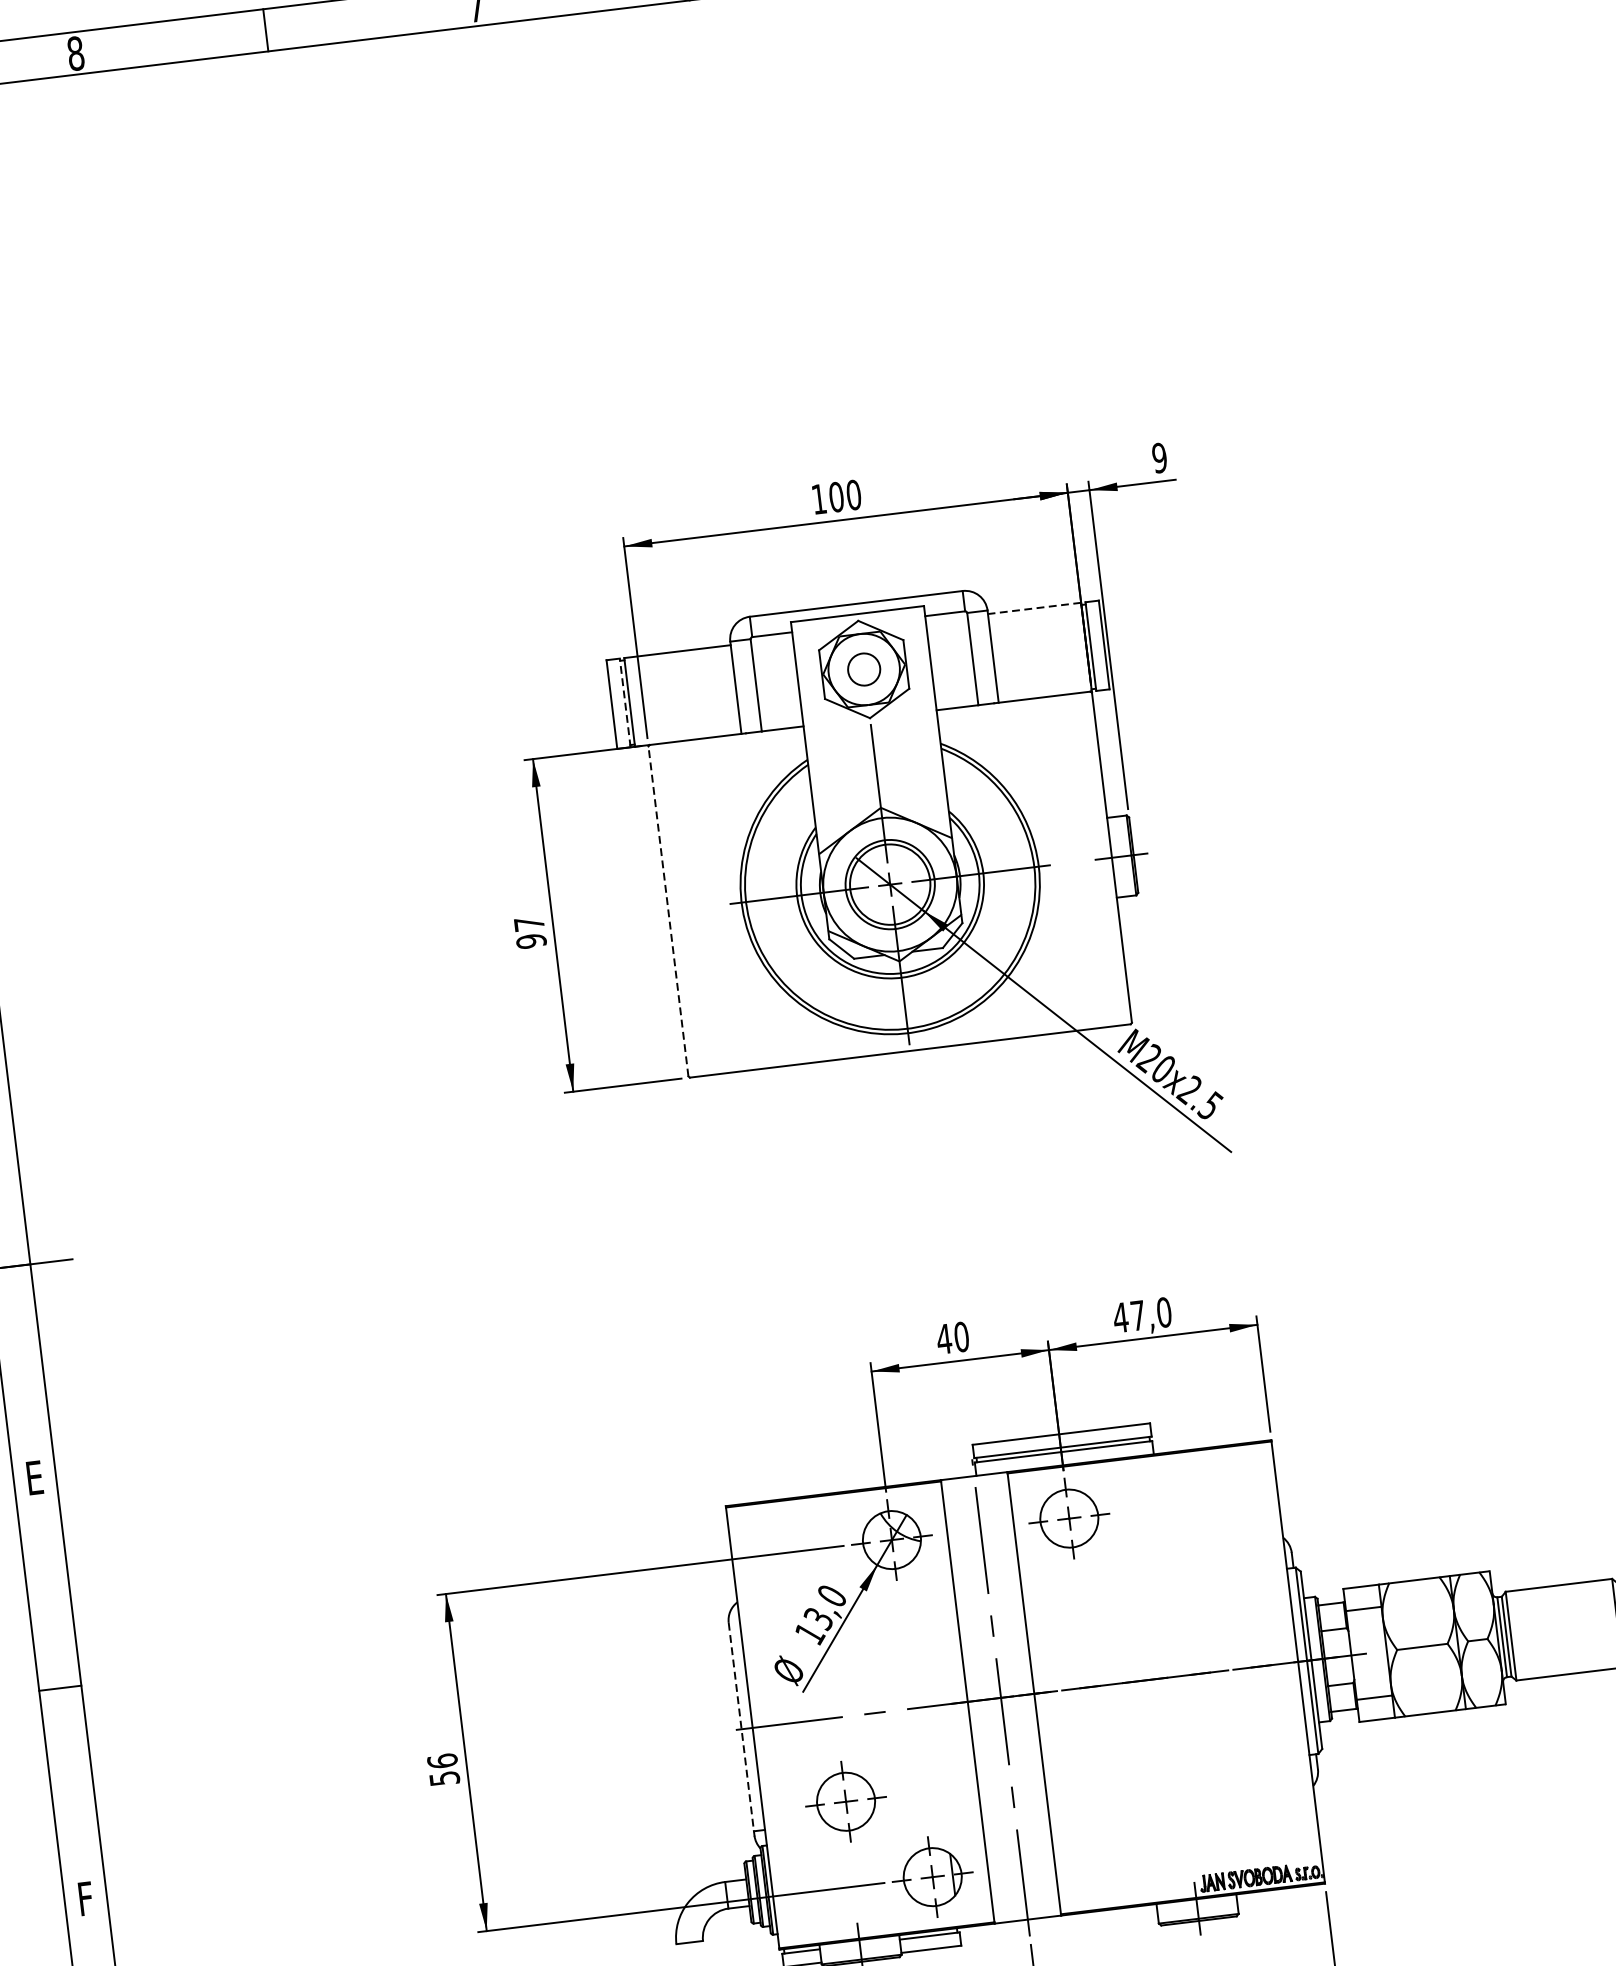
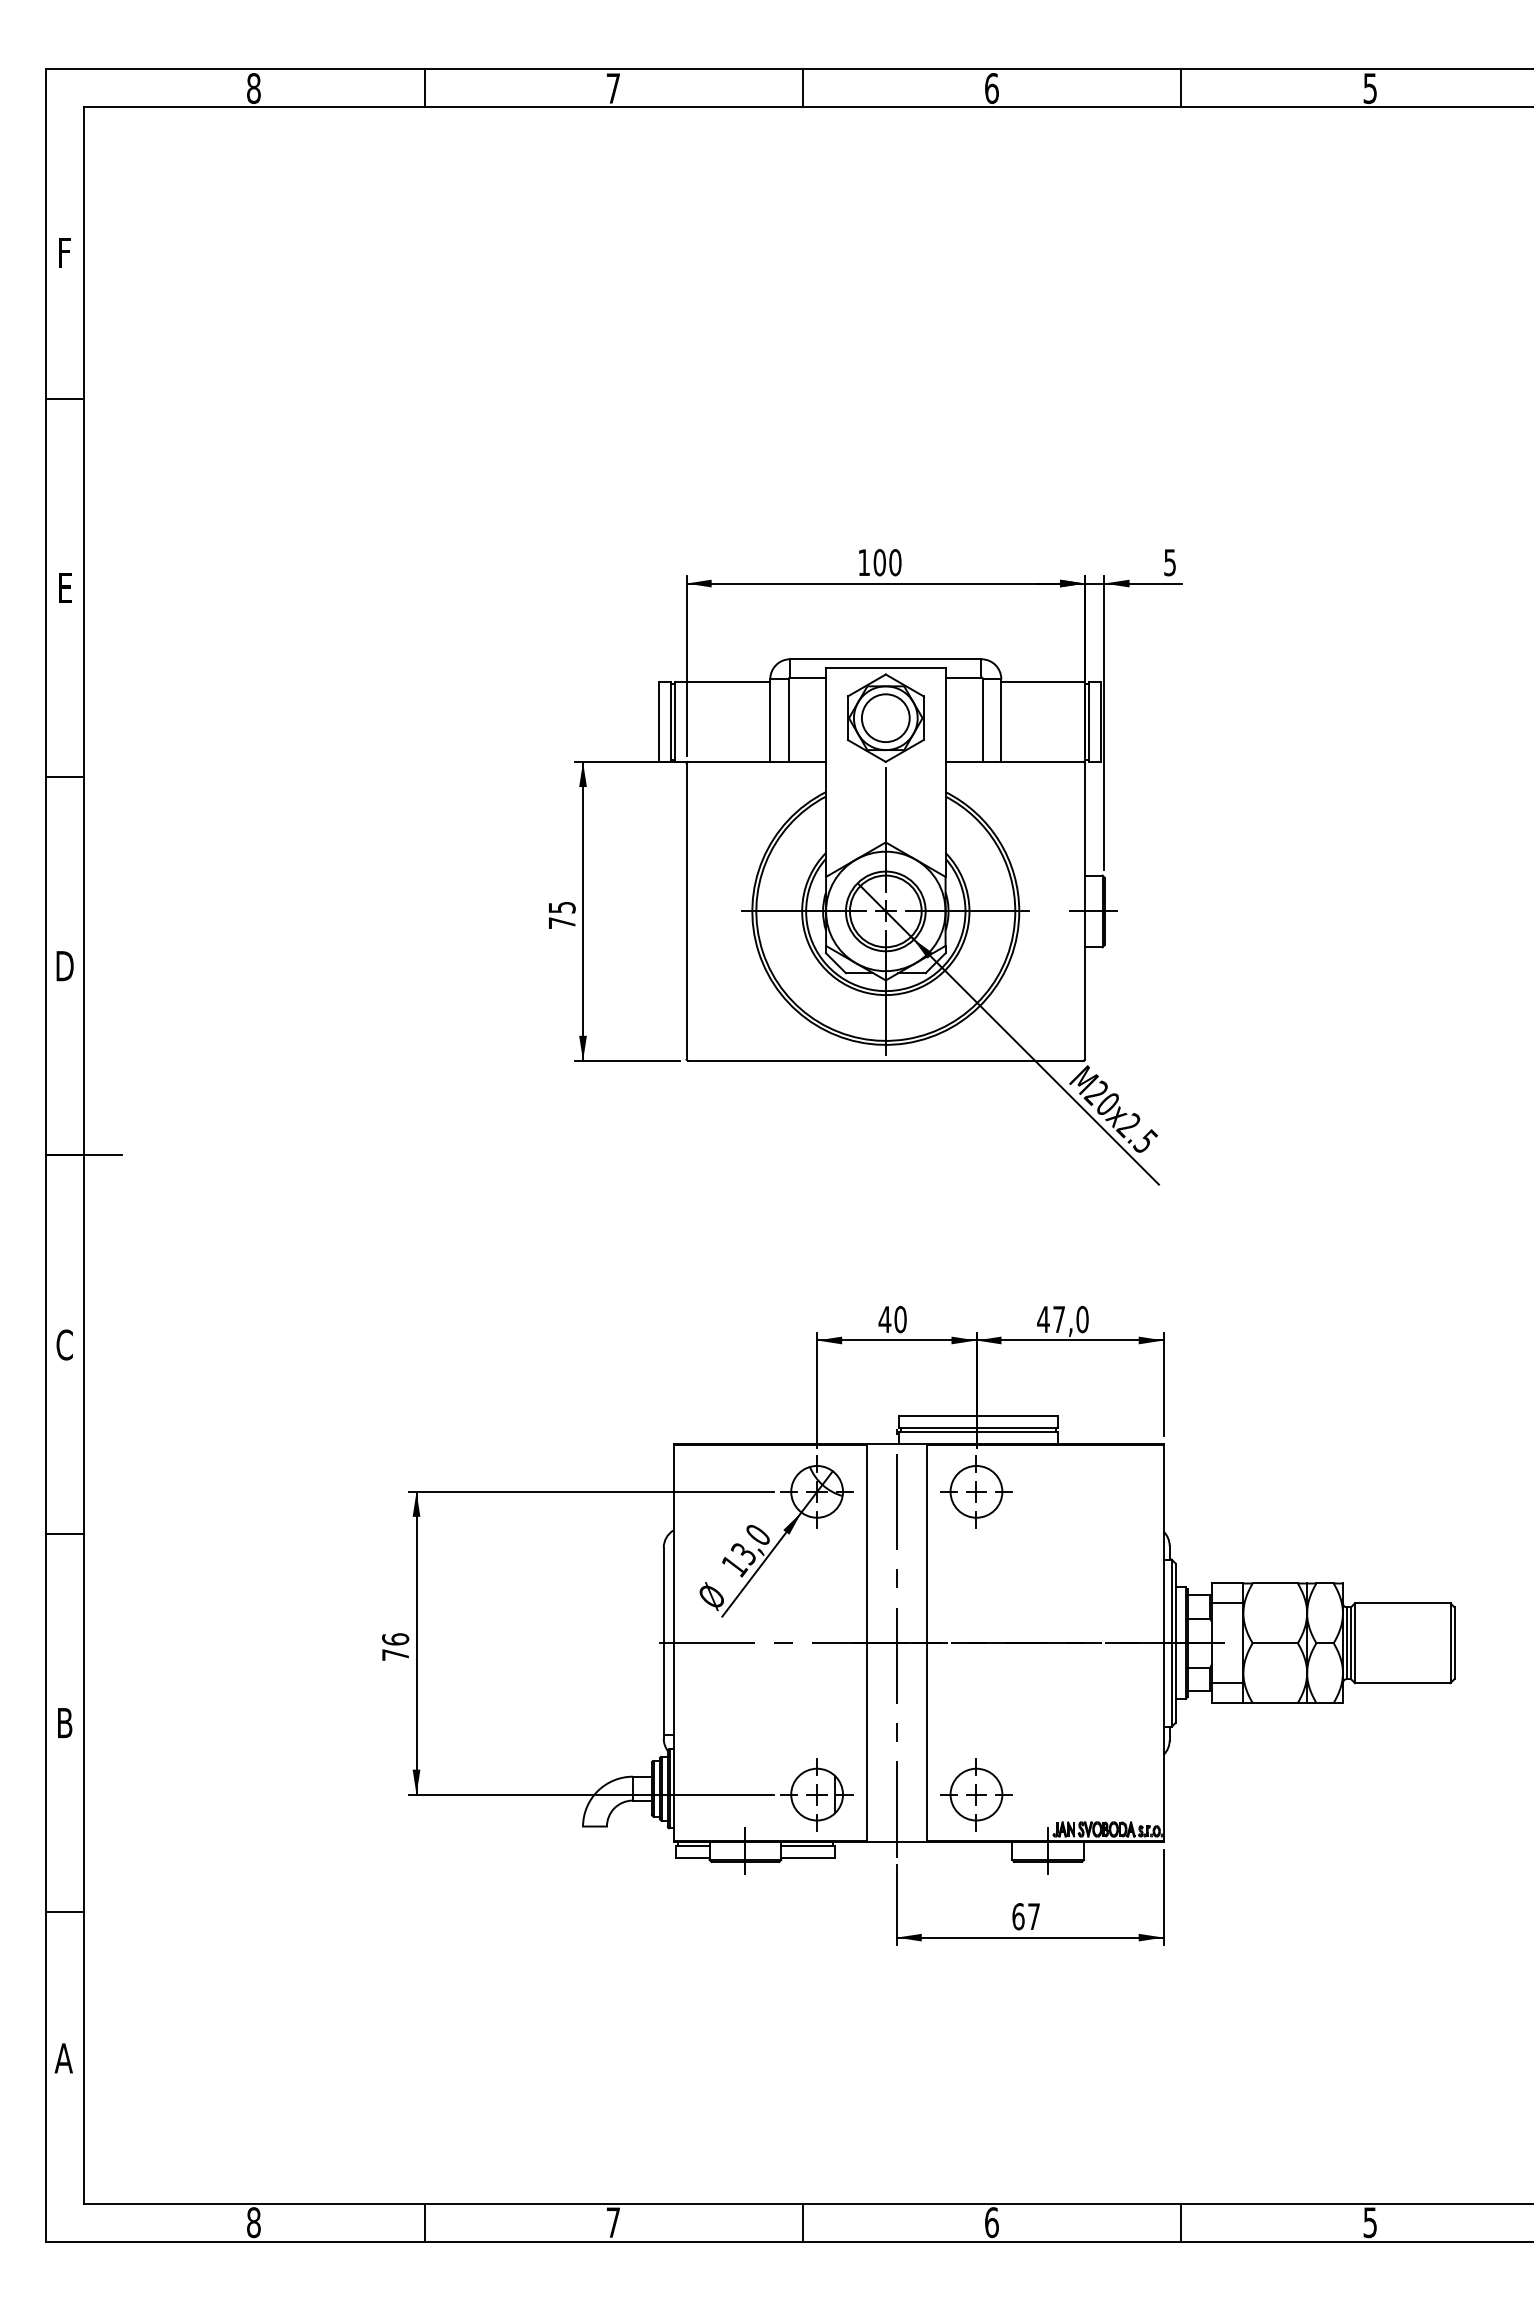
text: (1160, 457) -> (1170, 562), 9 -> 5
line: (1034, 608) -> (1043, 682), dashed -> solid
circle: (863, 669) -> (885, 718), size x1.67
line: (625, 703) -> (670, 722), dashed -> solid
line: (668, 910) -> (686, 910), dashed -> solid
text: (529, 932) -> (561, 915), 97 -> 75
text: (34, 1477) -> (64, 1344), E -> C
line: (741, 1727) -> (663, 1641), dashed -> solid
text: (444, 1777) -> (395, 1654), 56 -> 76
part: (846, 1801) -> (976, 1794), moved
text: (86, 1899) -> (65, 1723), F -> B

